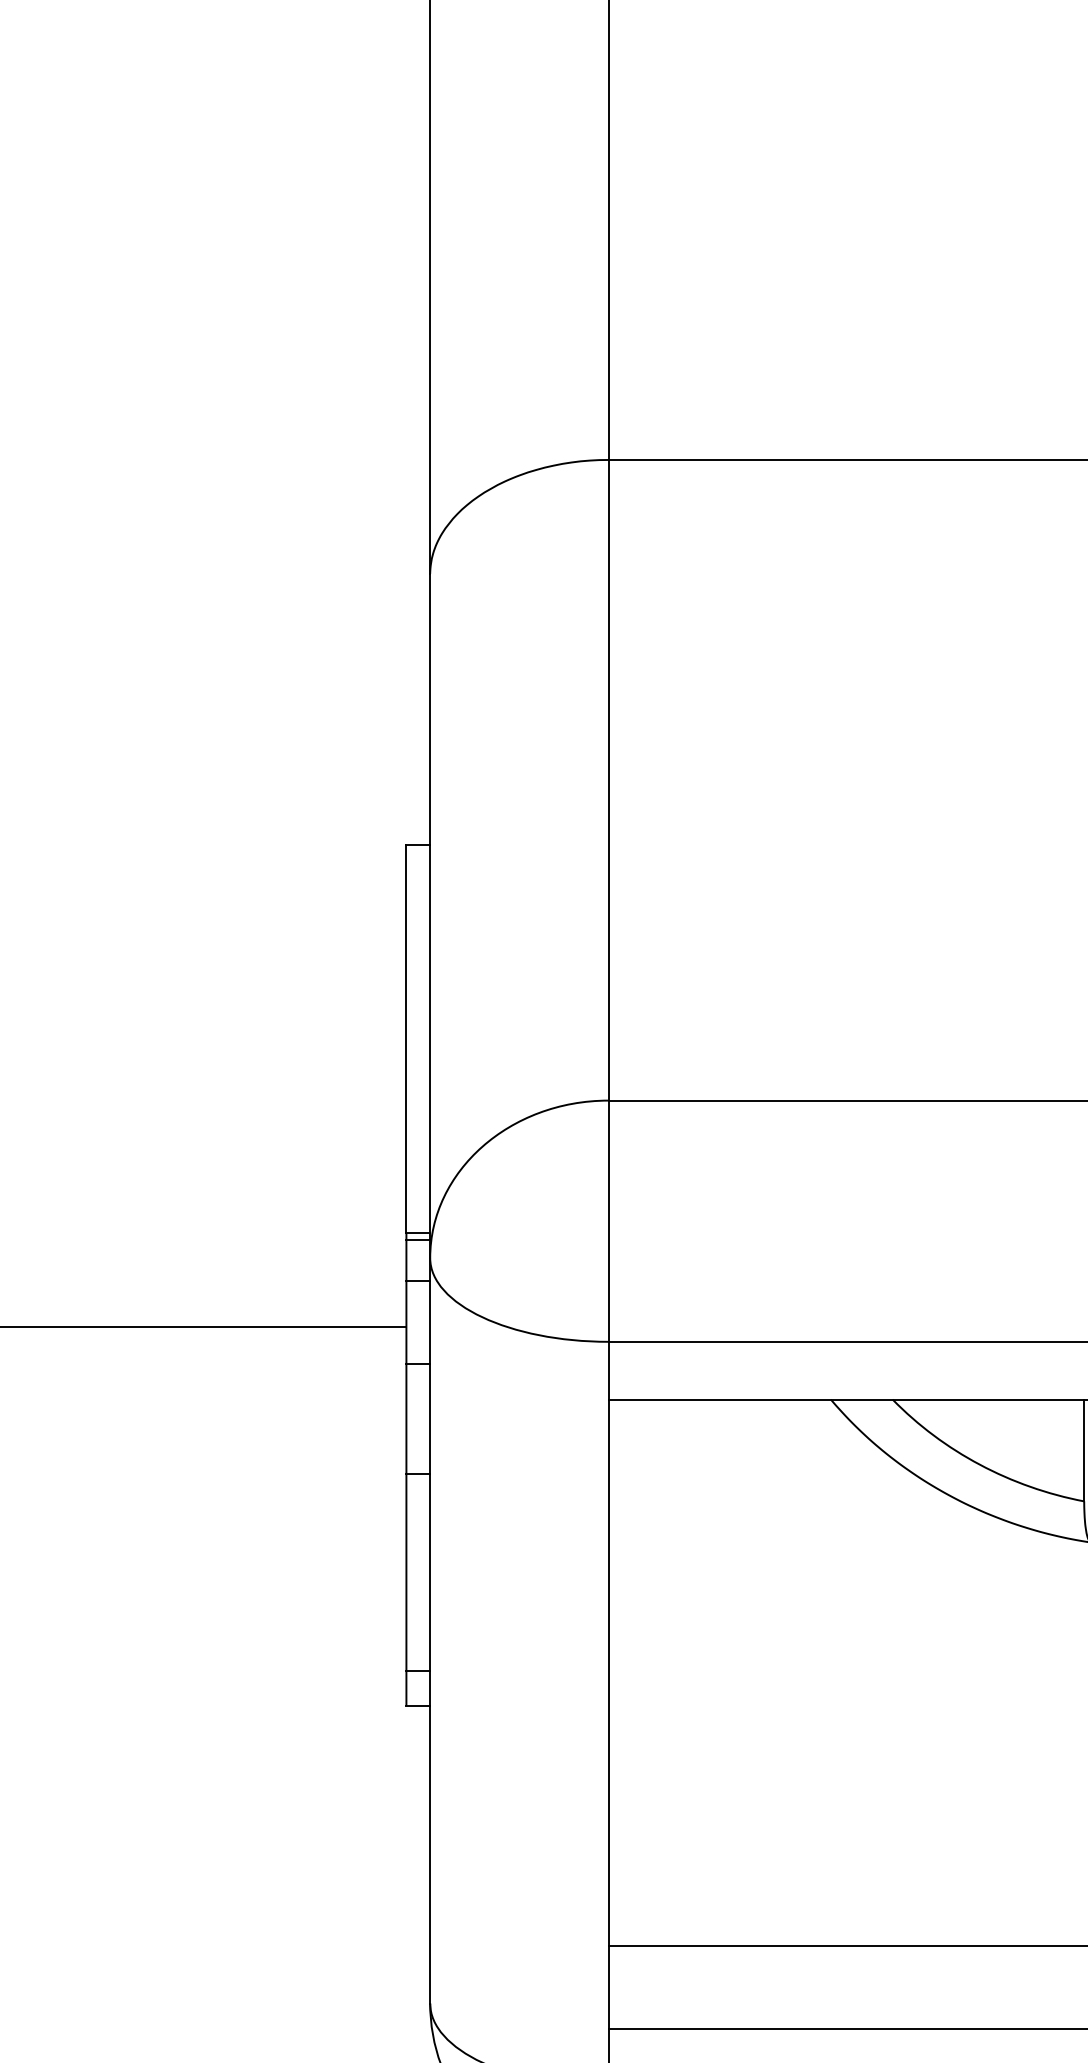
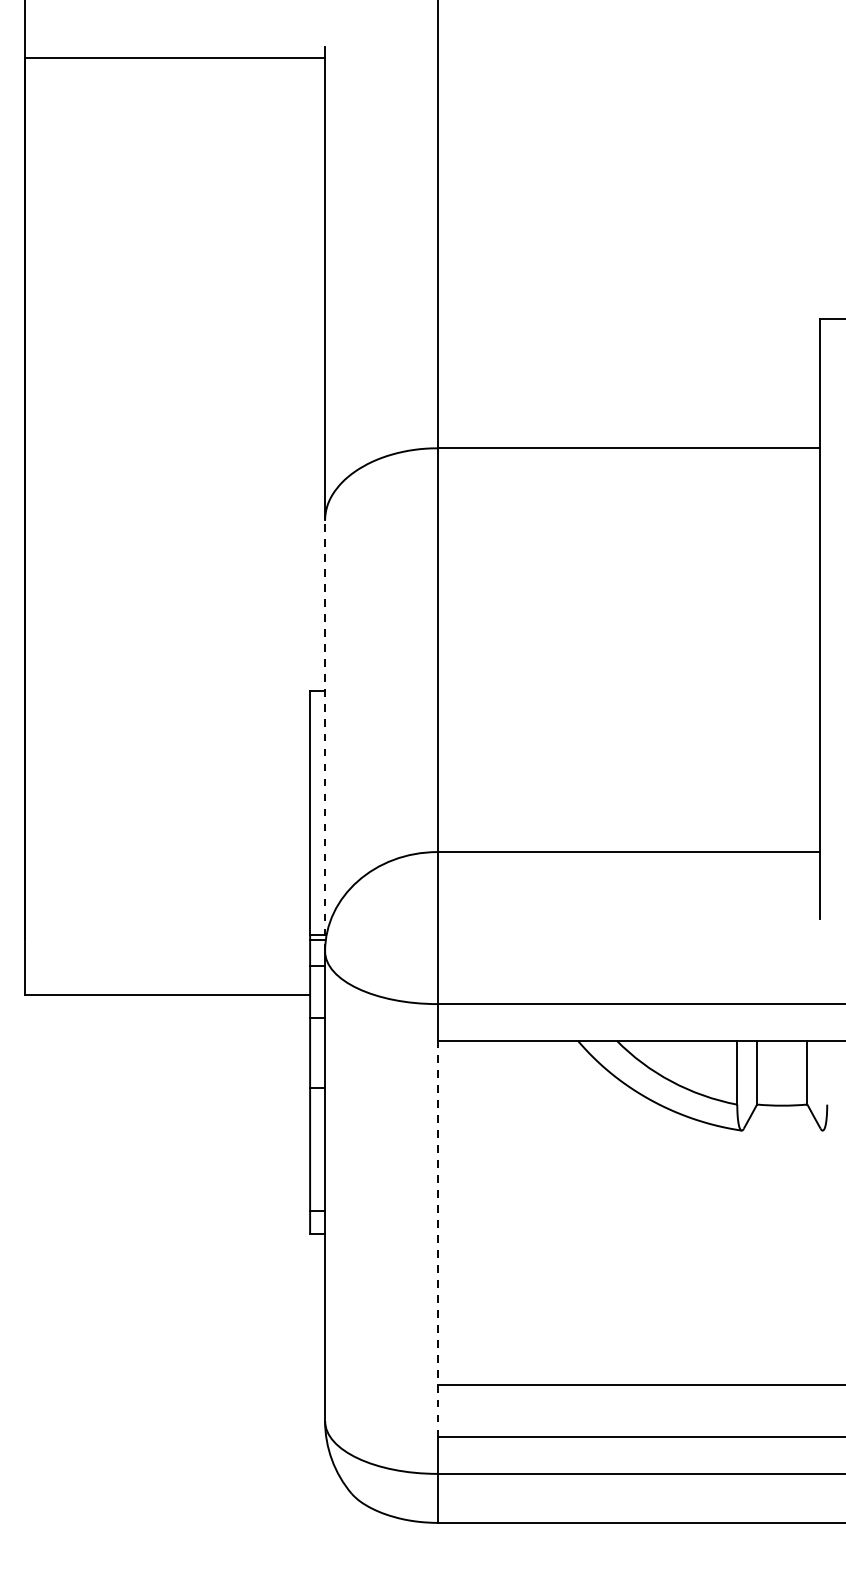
line: (430, 915) -> (325, 735), solid -> dashed
line: (608, 1713) -> (437, 1238), solid -> dashed

